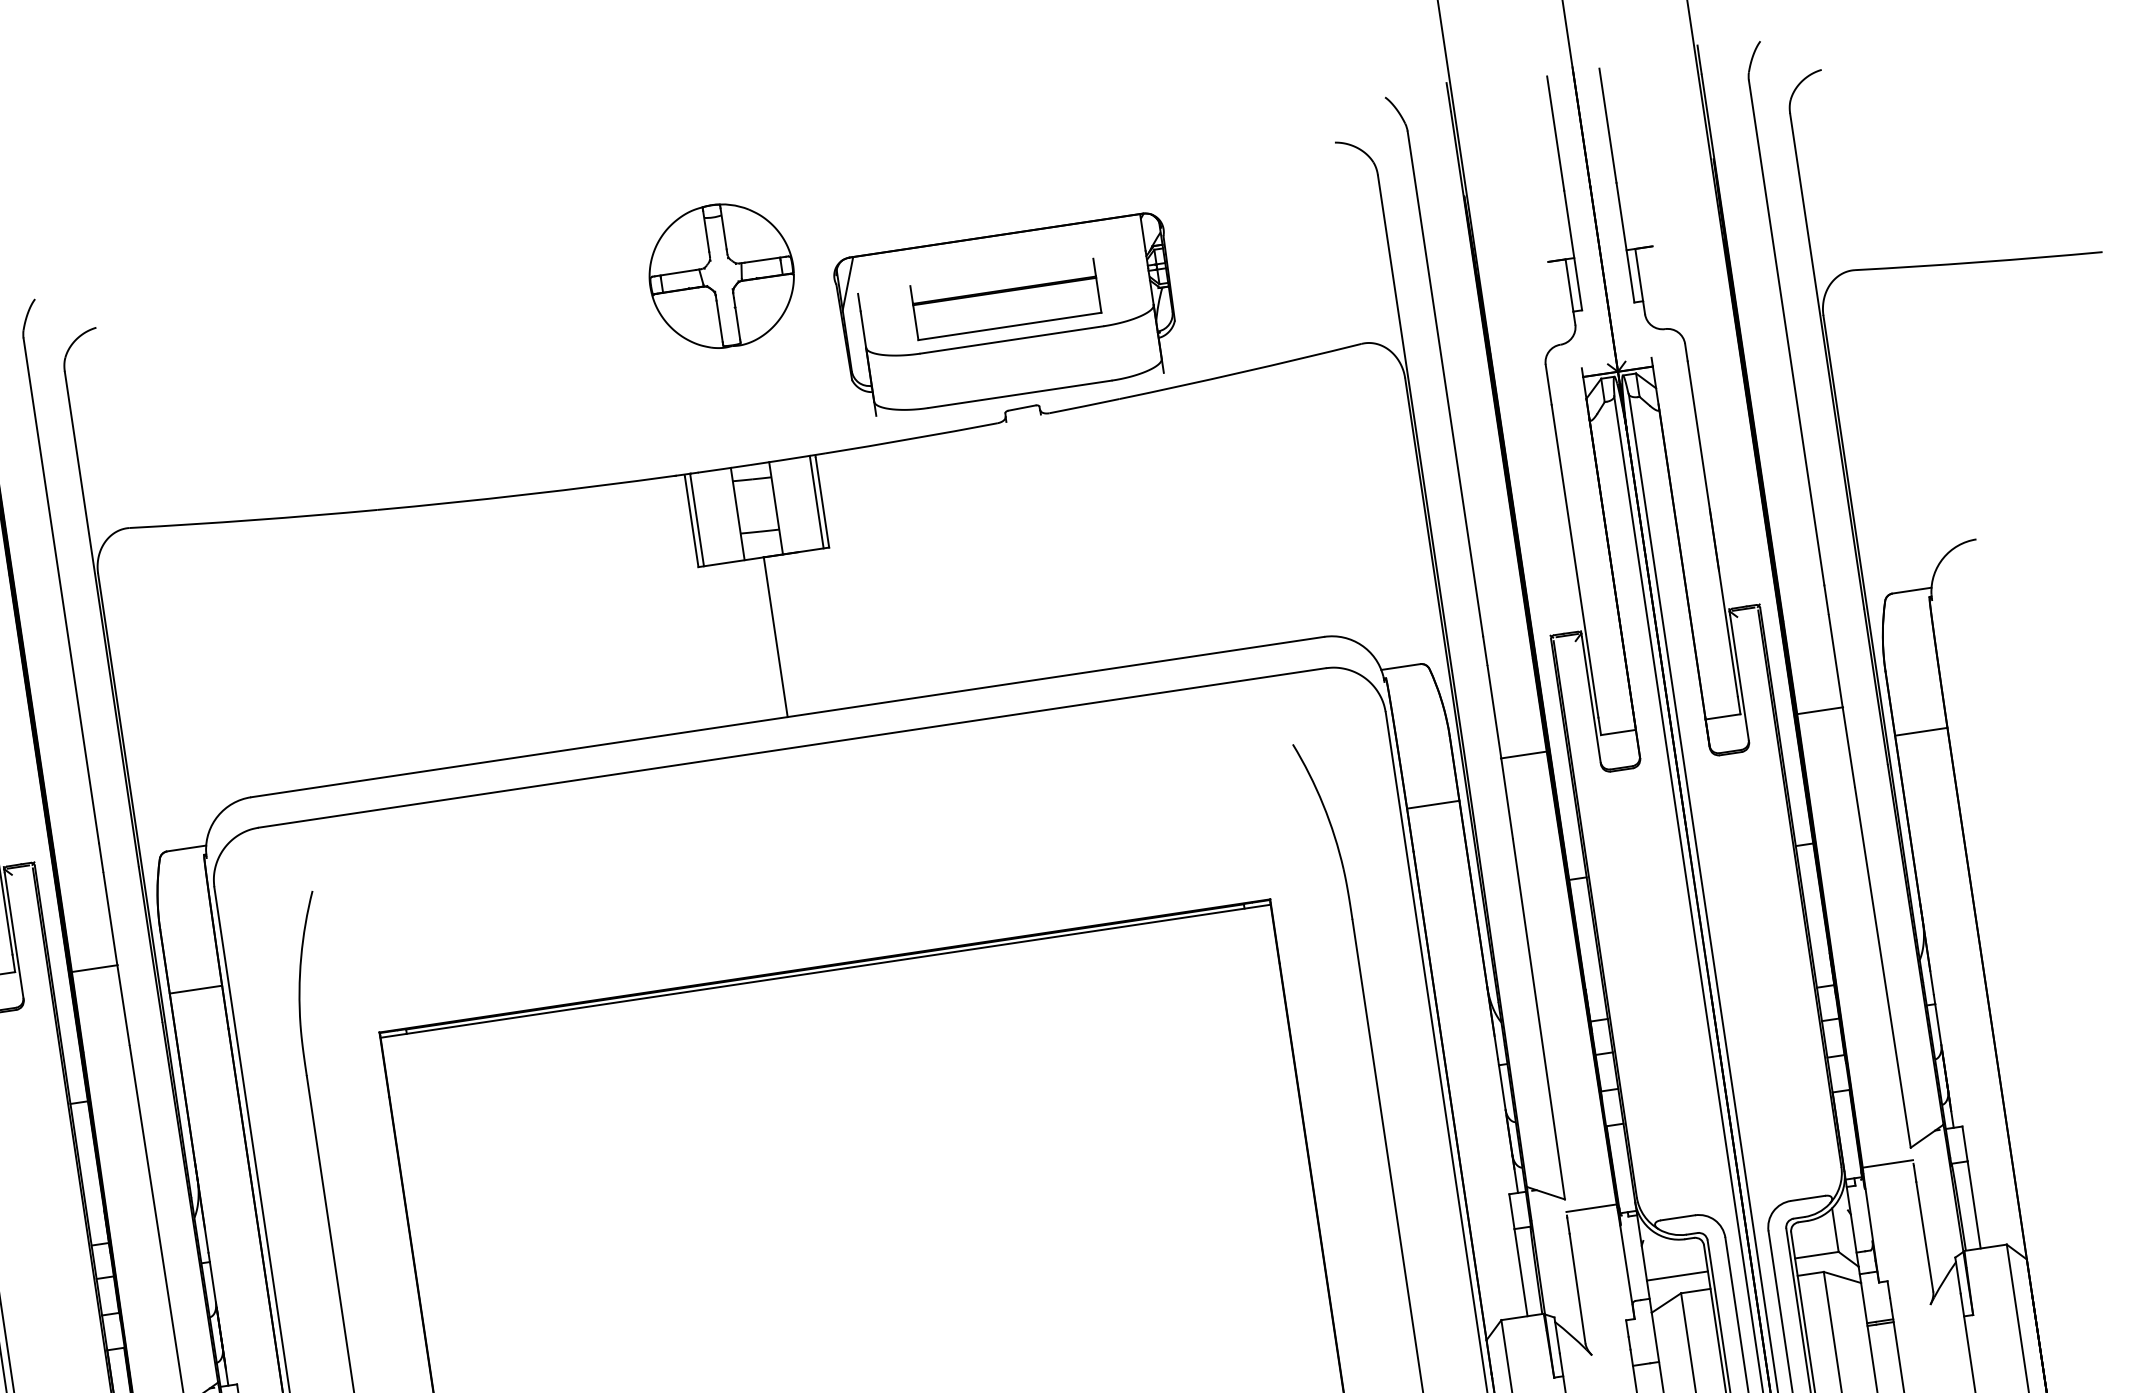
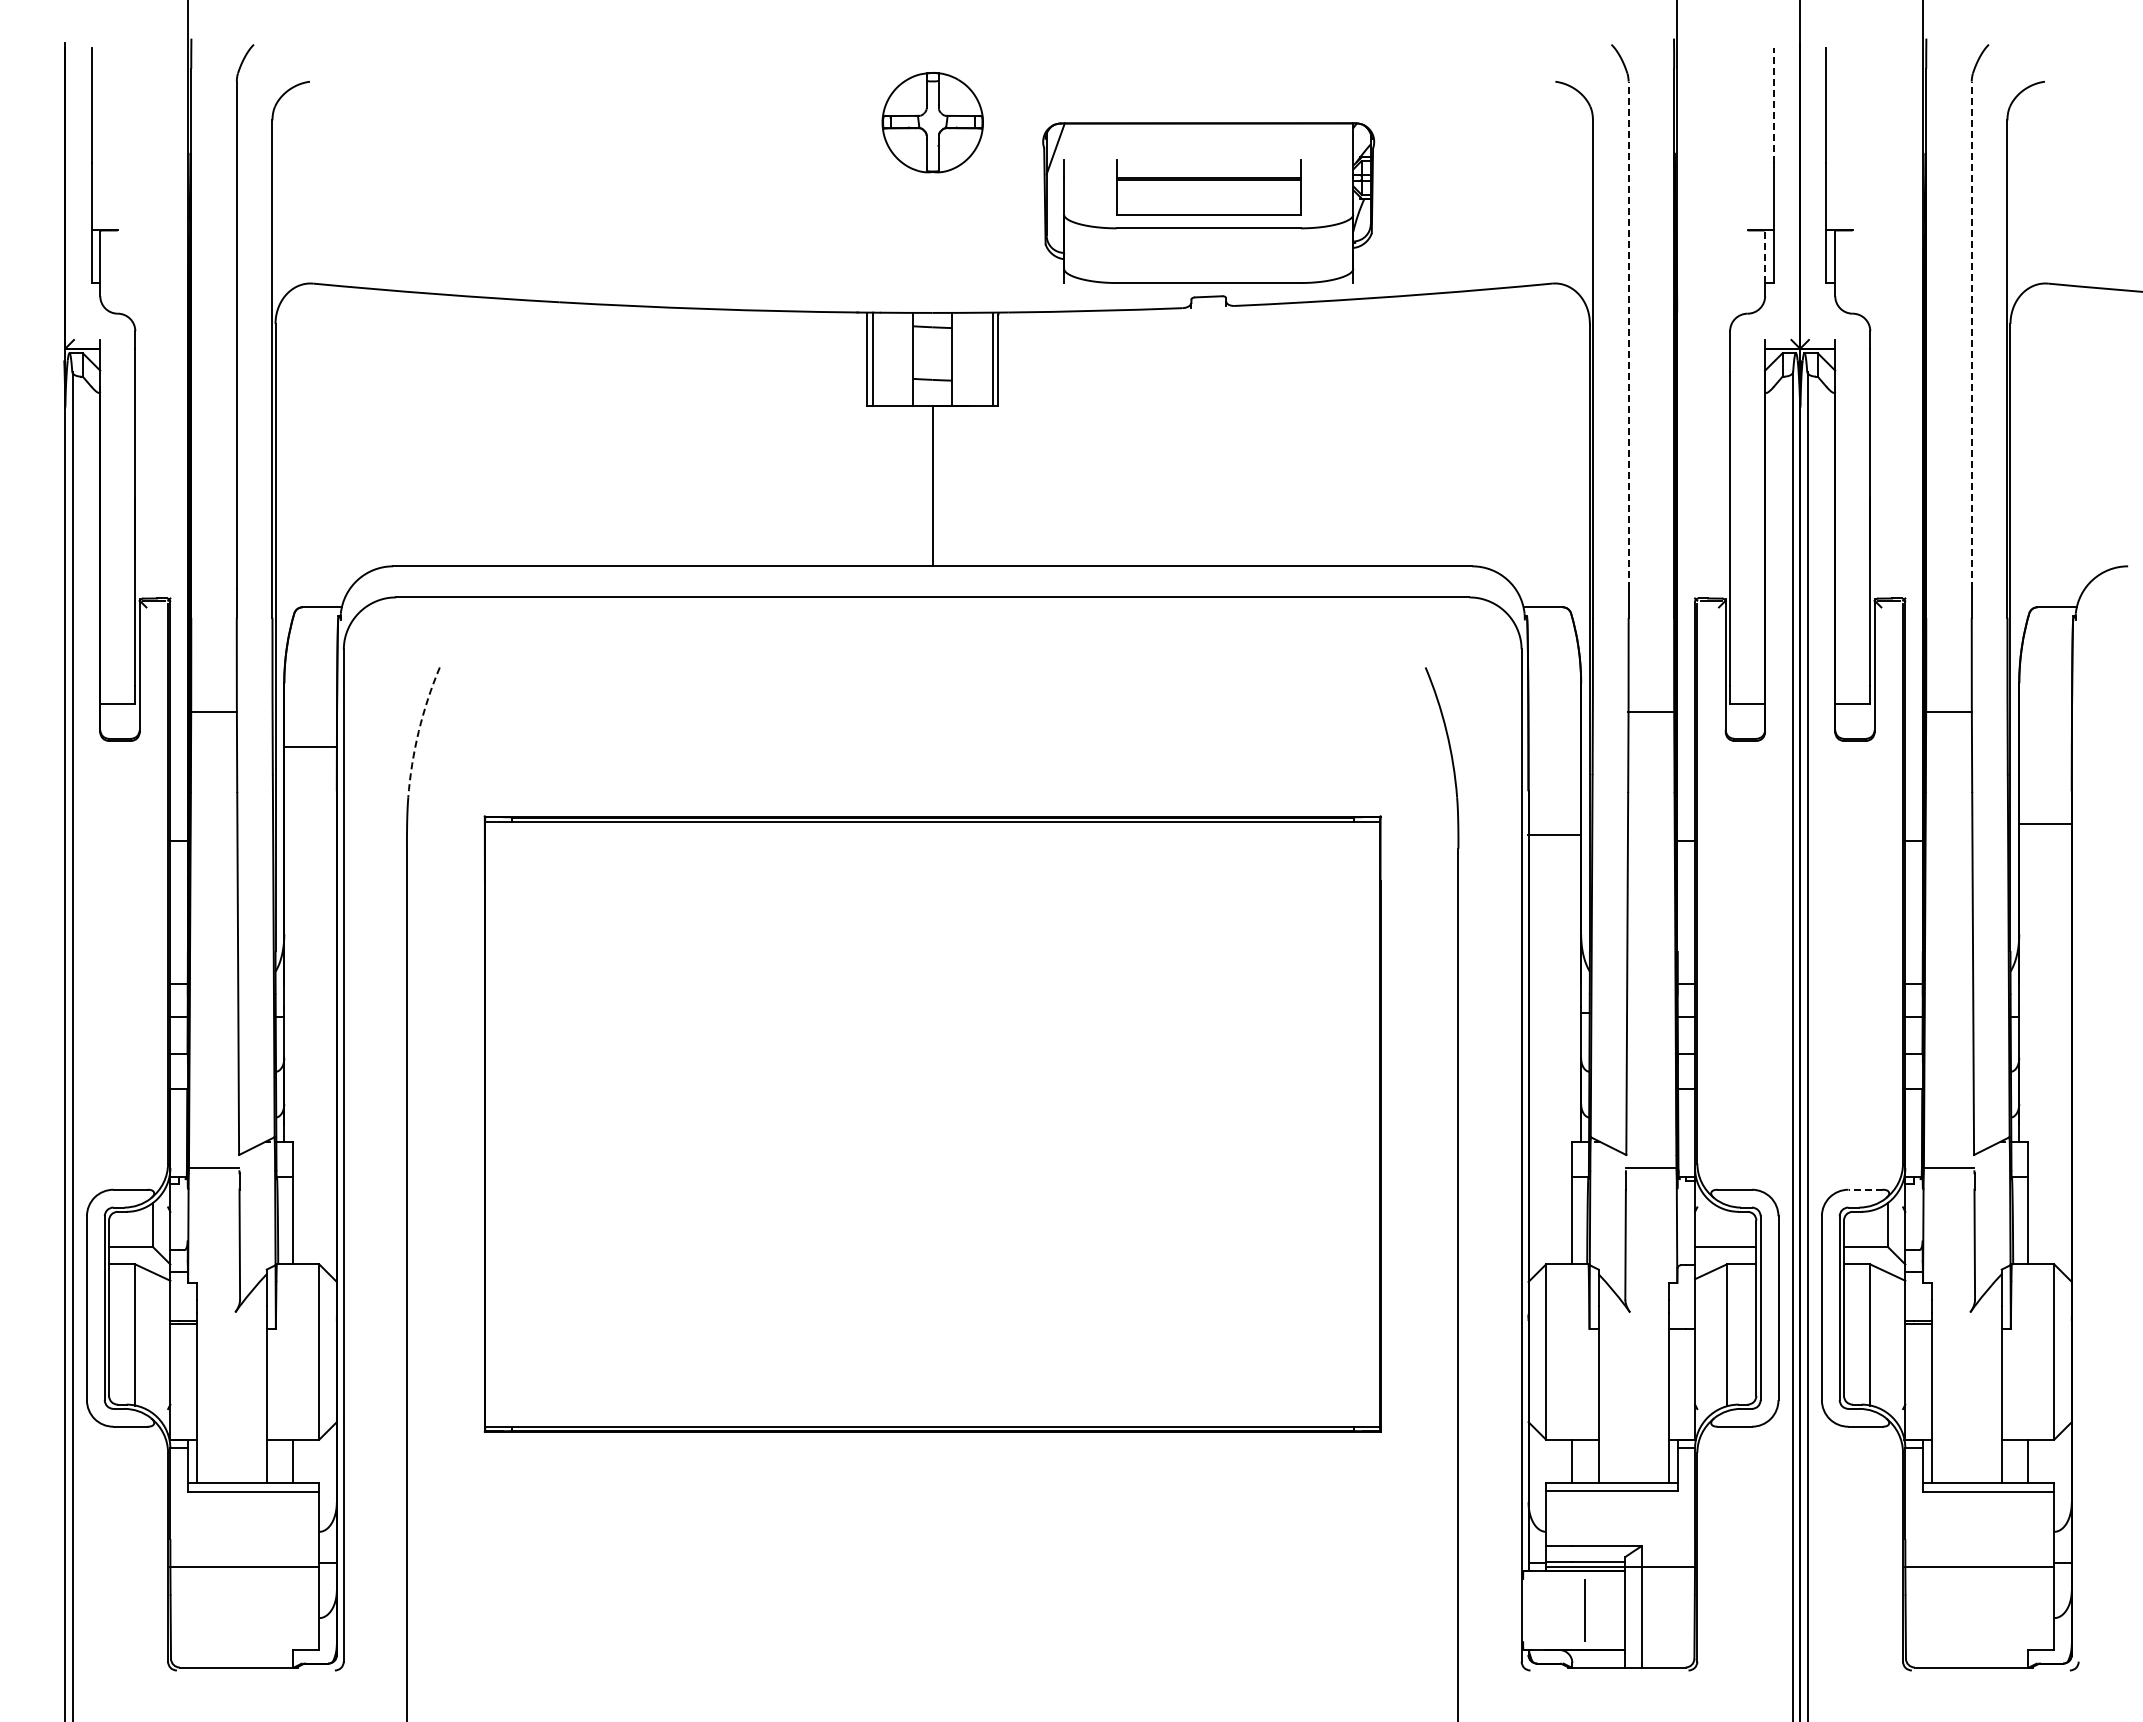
line: (1555, 132) -> (1773, 104), solid -> dashed
part: (721, 275) -> (932, 122), size x0.7
line: (1569, 285) -> (1765, 256), solid -> dashed
line: (1786, 333) -> (1971, 335), solid -> dashed
line: (1445, 384) -> (1628, 335), solid -> dashed
line: (1921, 731) -> (2045, 824), moved
line: (1432, 804) -> (1554, 835), moved
arc: (300, 957) -> (418, 731), solid -> dashed
line: (1807, 1198) -> (1865, 1189), solid -> dashed

